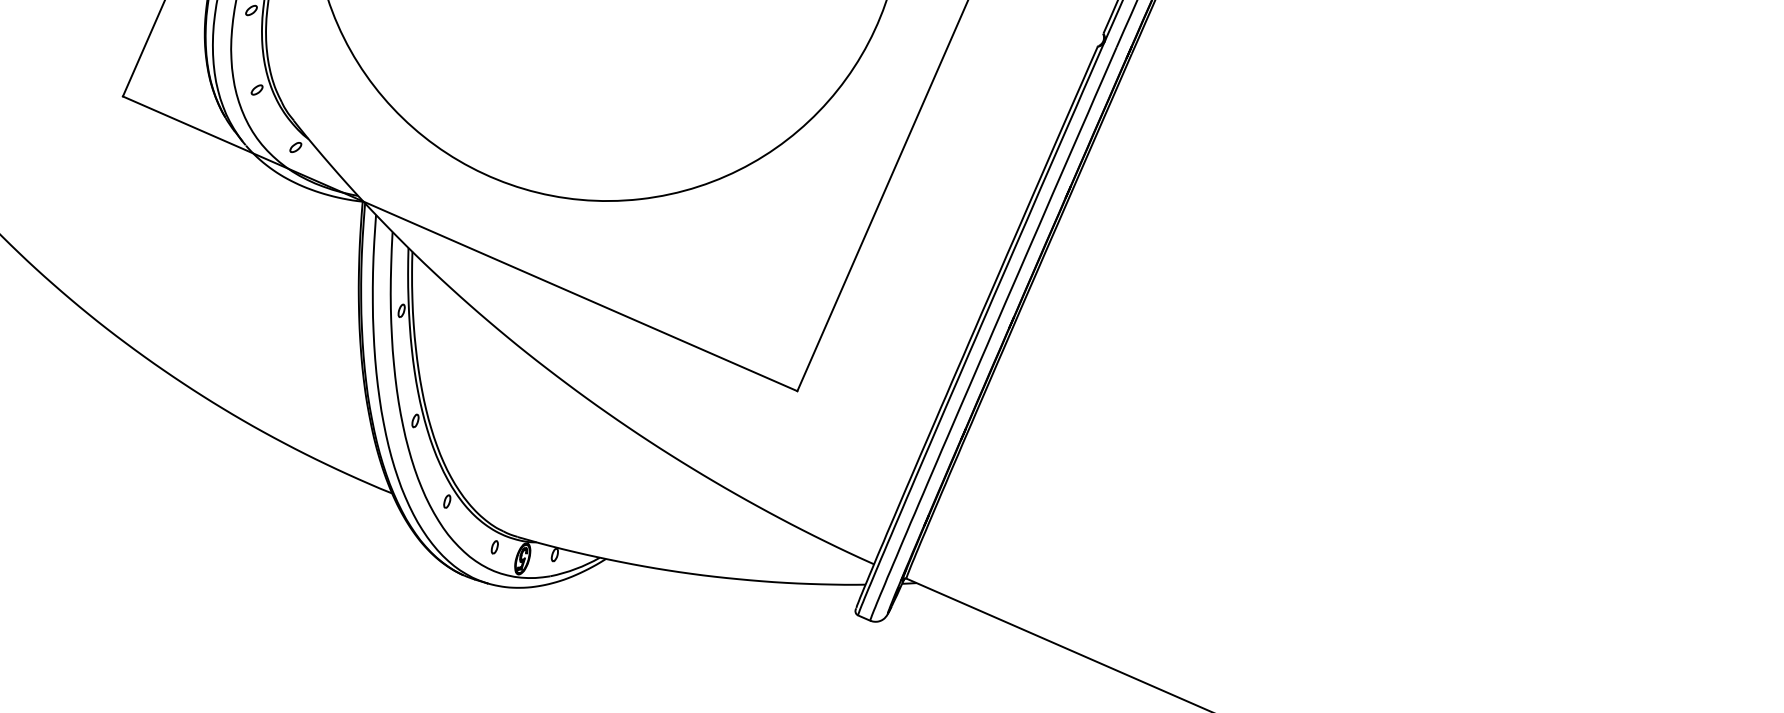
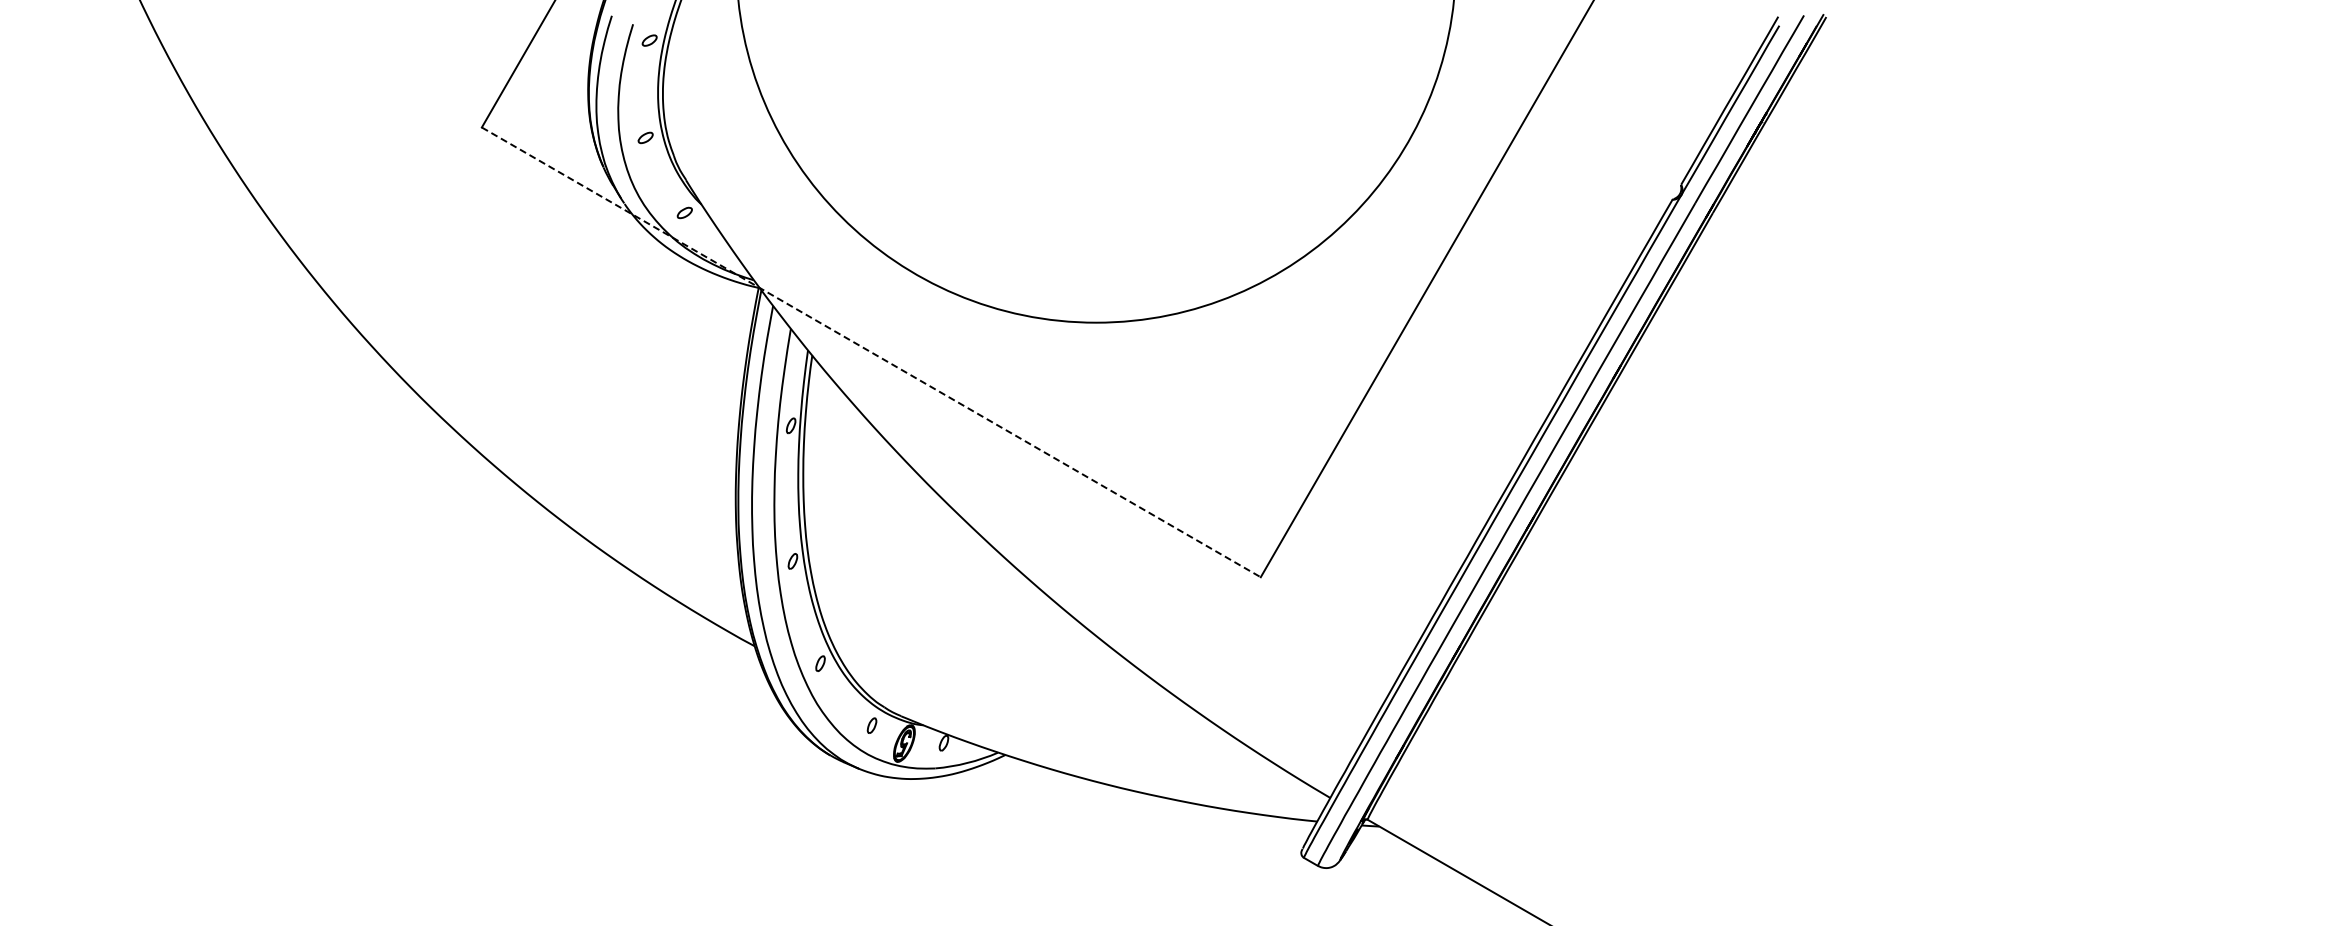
line: (460, 243) -> (871, 352), solid -> dashed

